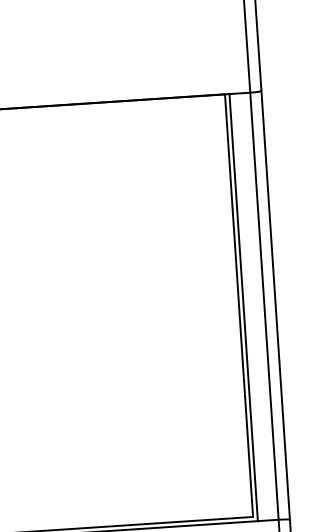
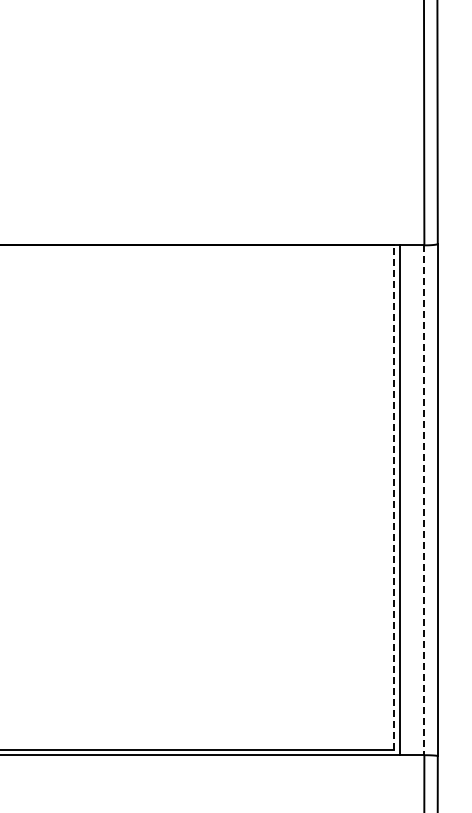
line: (239, 305) -> (394, 497), solid -> dashed
line: (264, 306) -> (424, 500), solid -> dashed

